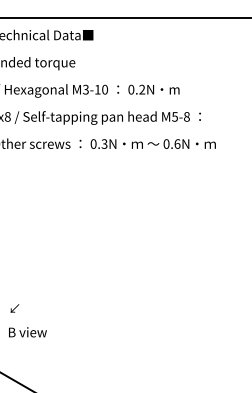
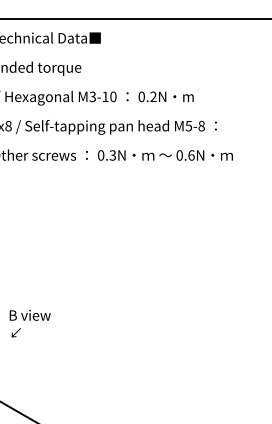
text: (27, 332) -> (29, 315), moved

